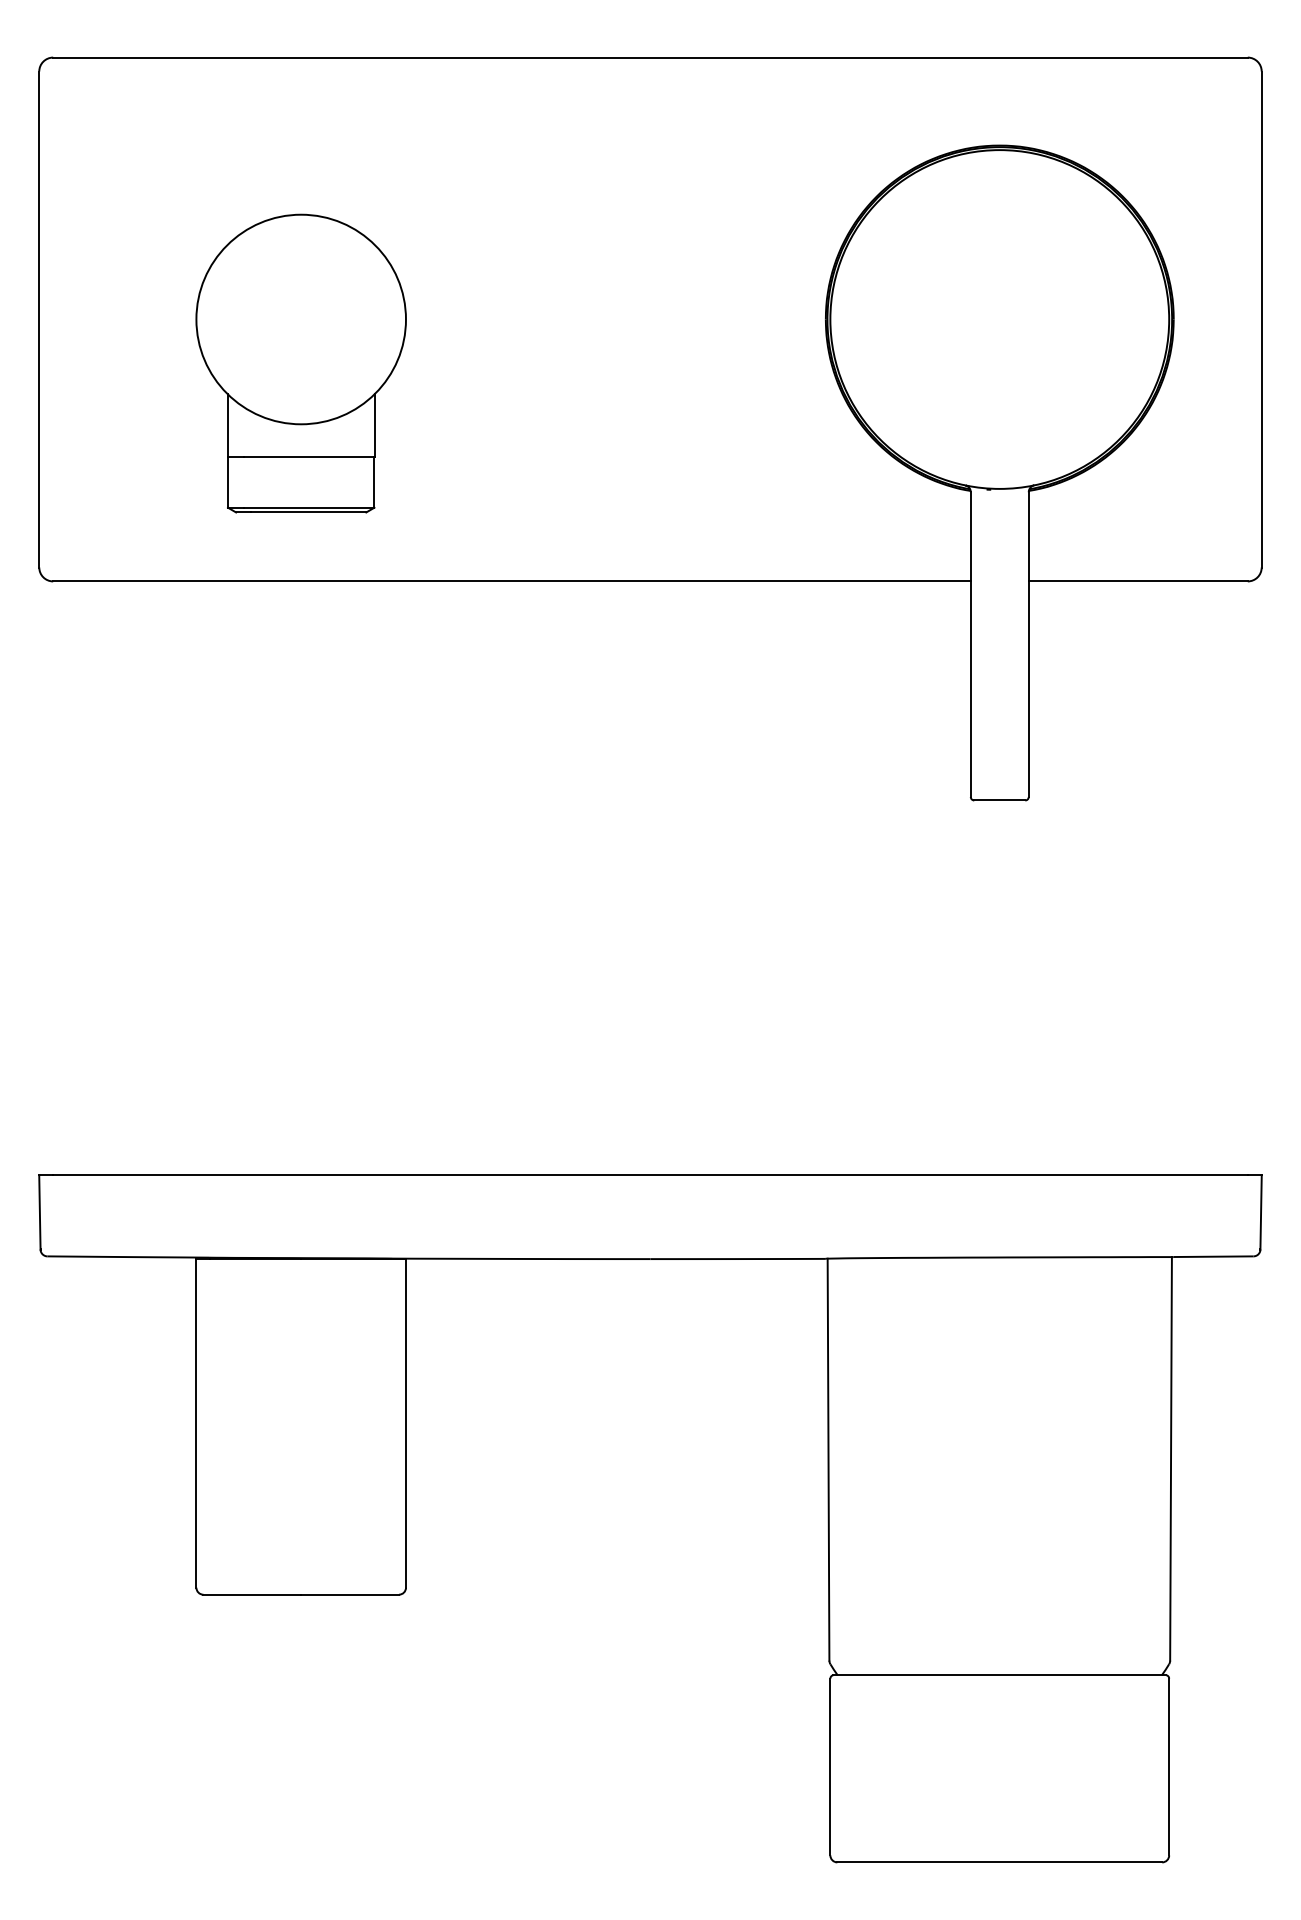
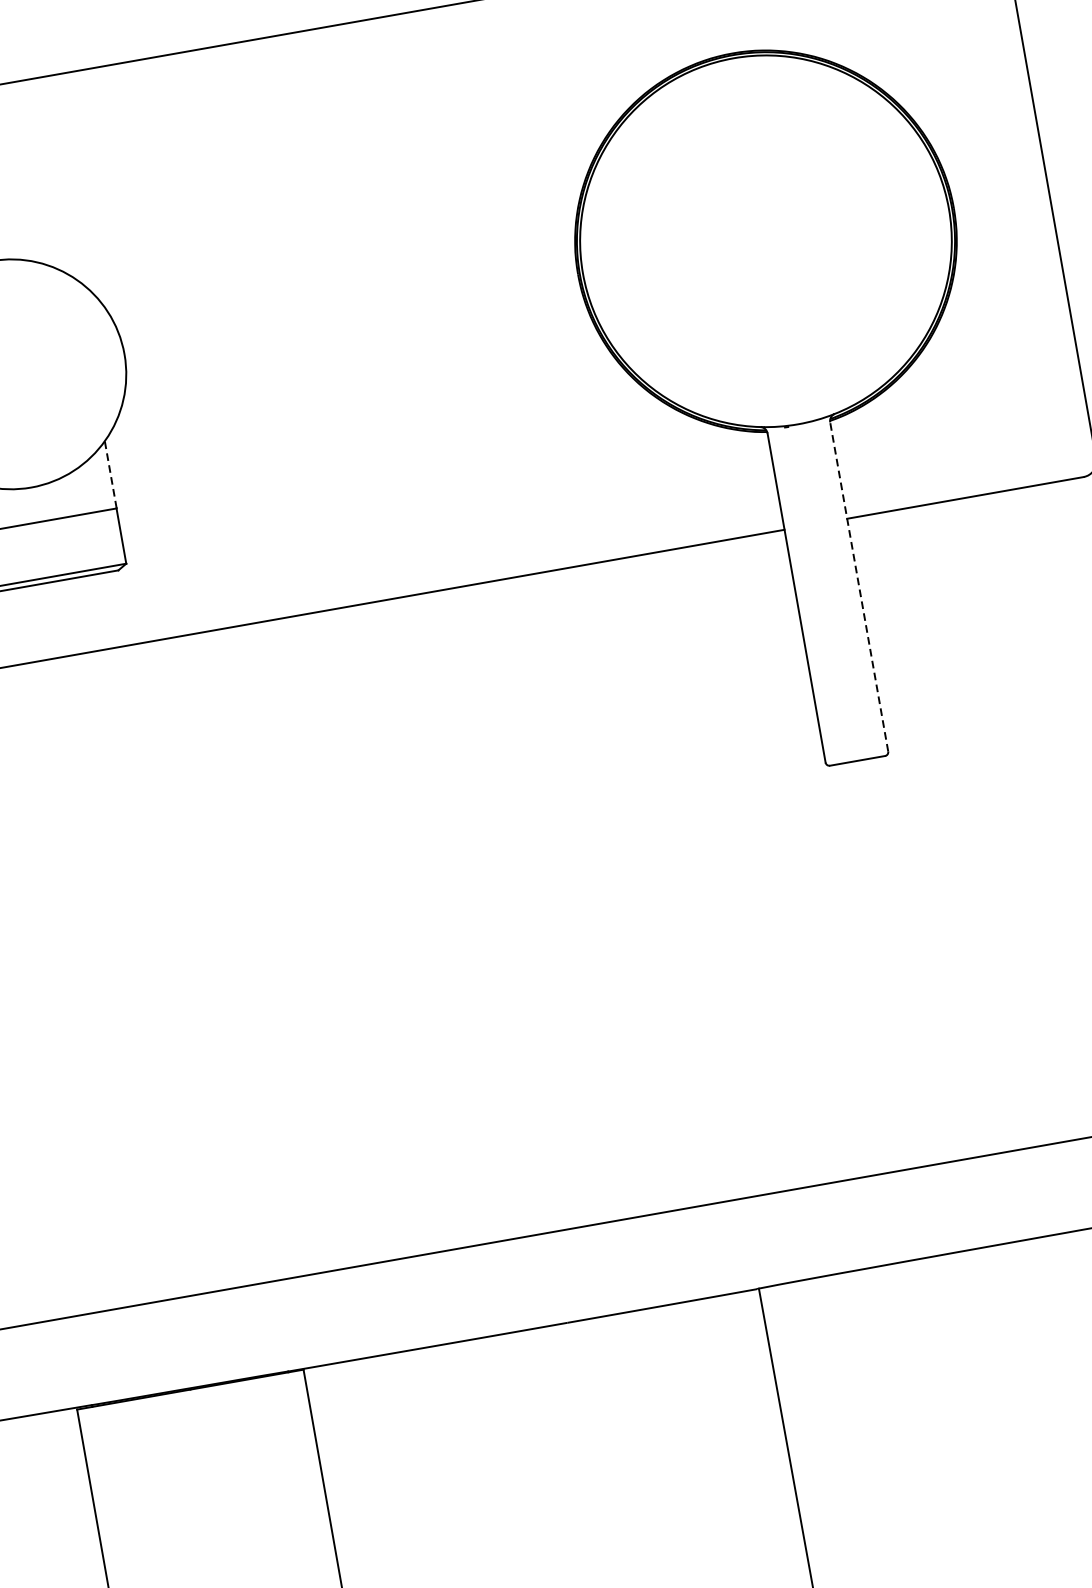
line: (374, 425) -> (110, 474), solid -> dashed
line: (1028, 644) -> (858, 586), solid -> dashed

